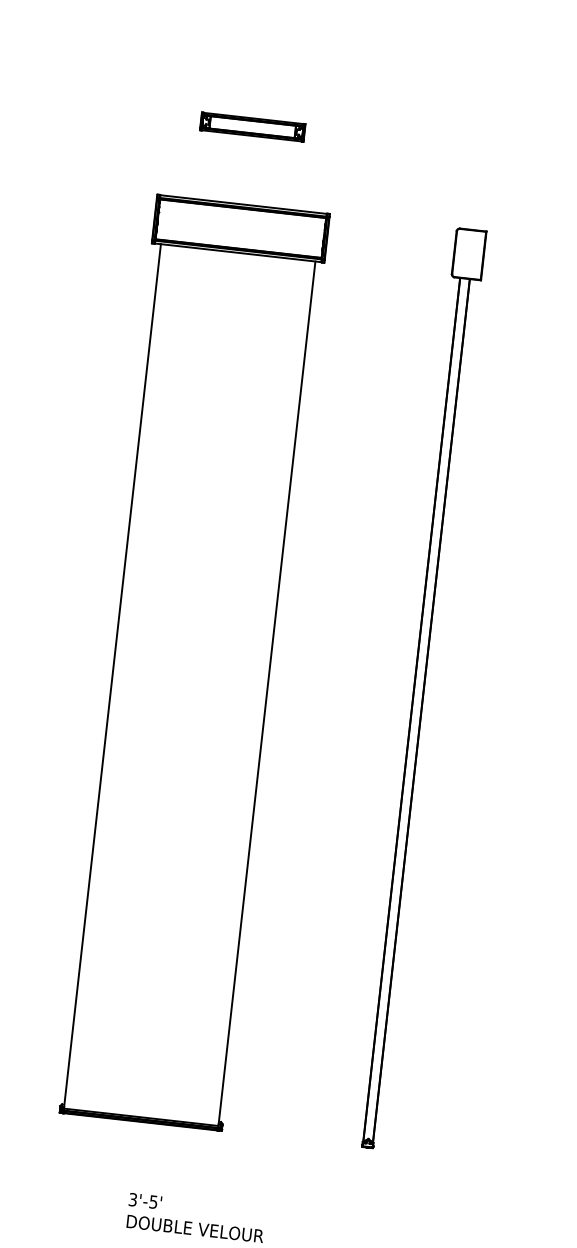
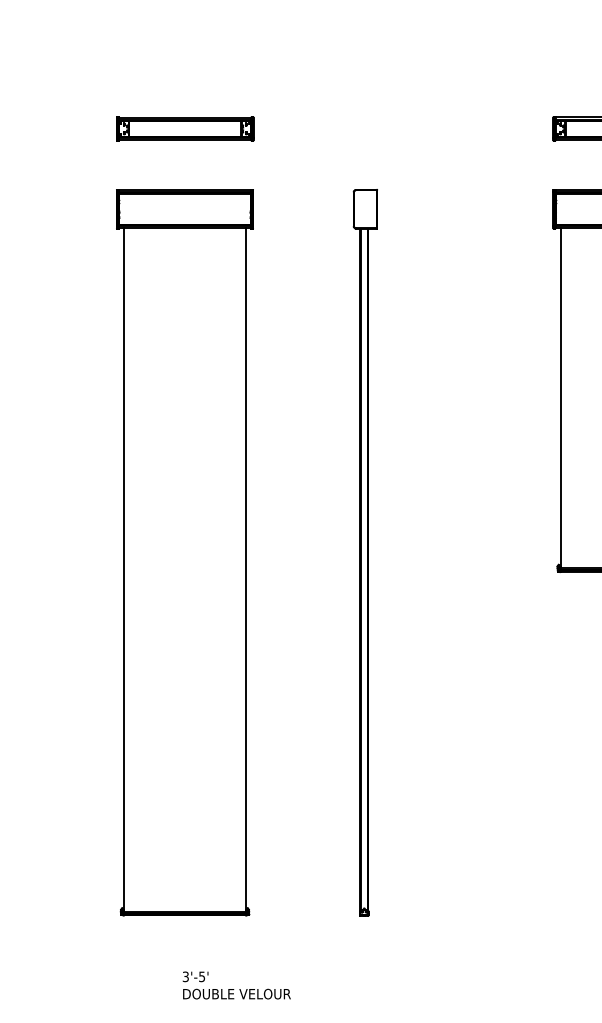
part: (252, 126) -> (185, 128), size x1.67

